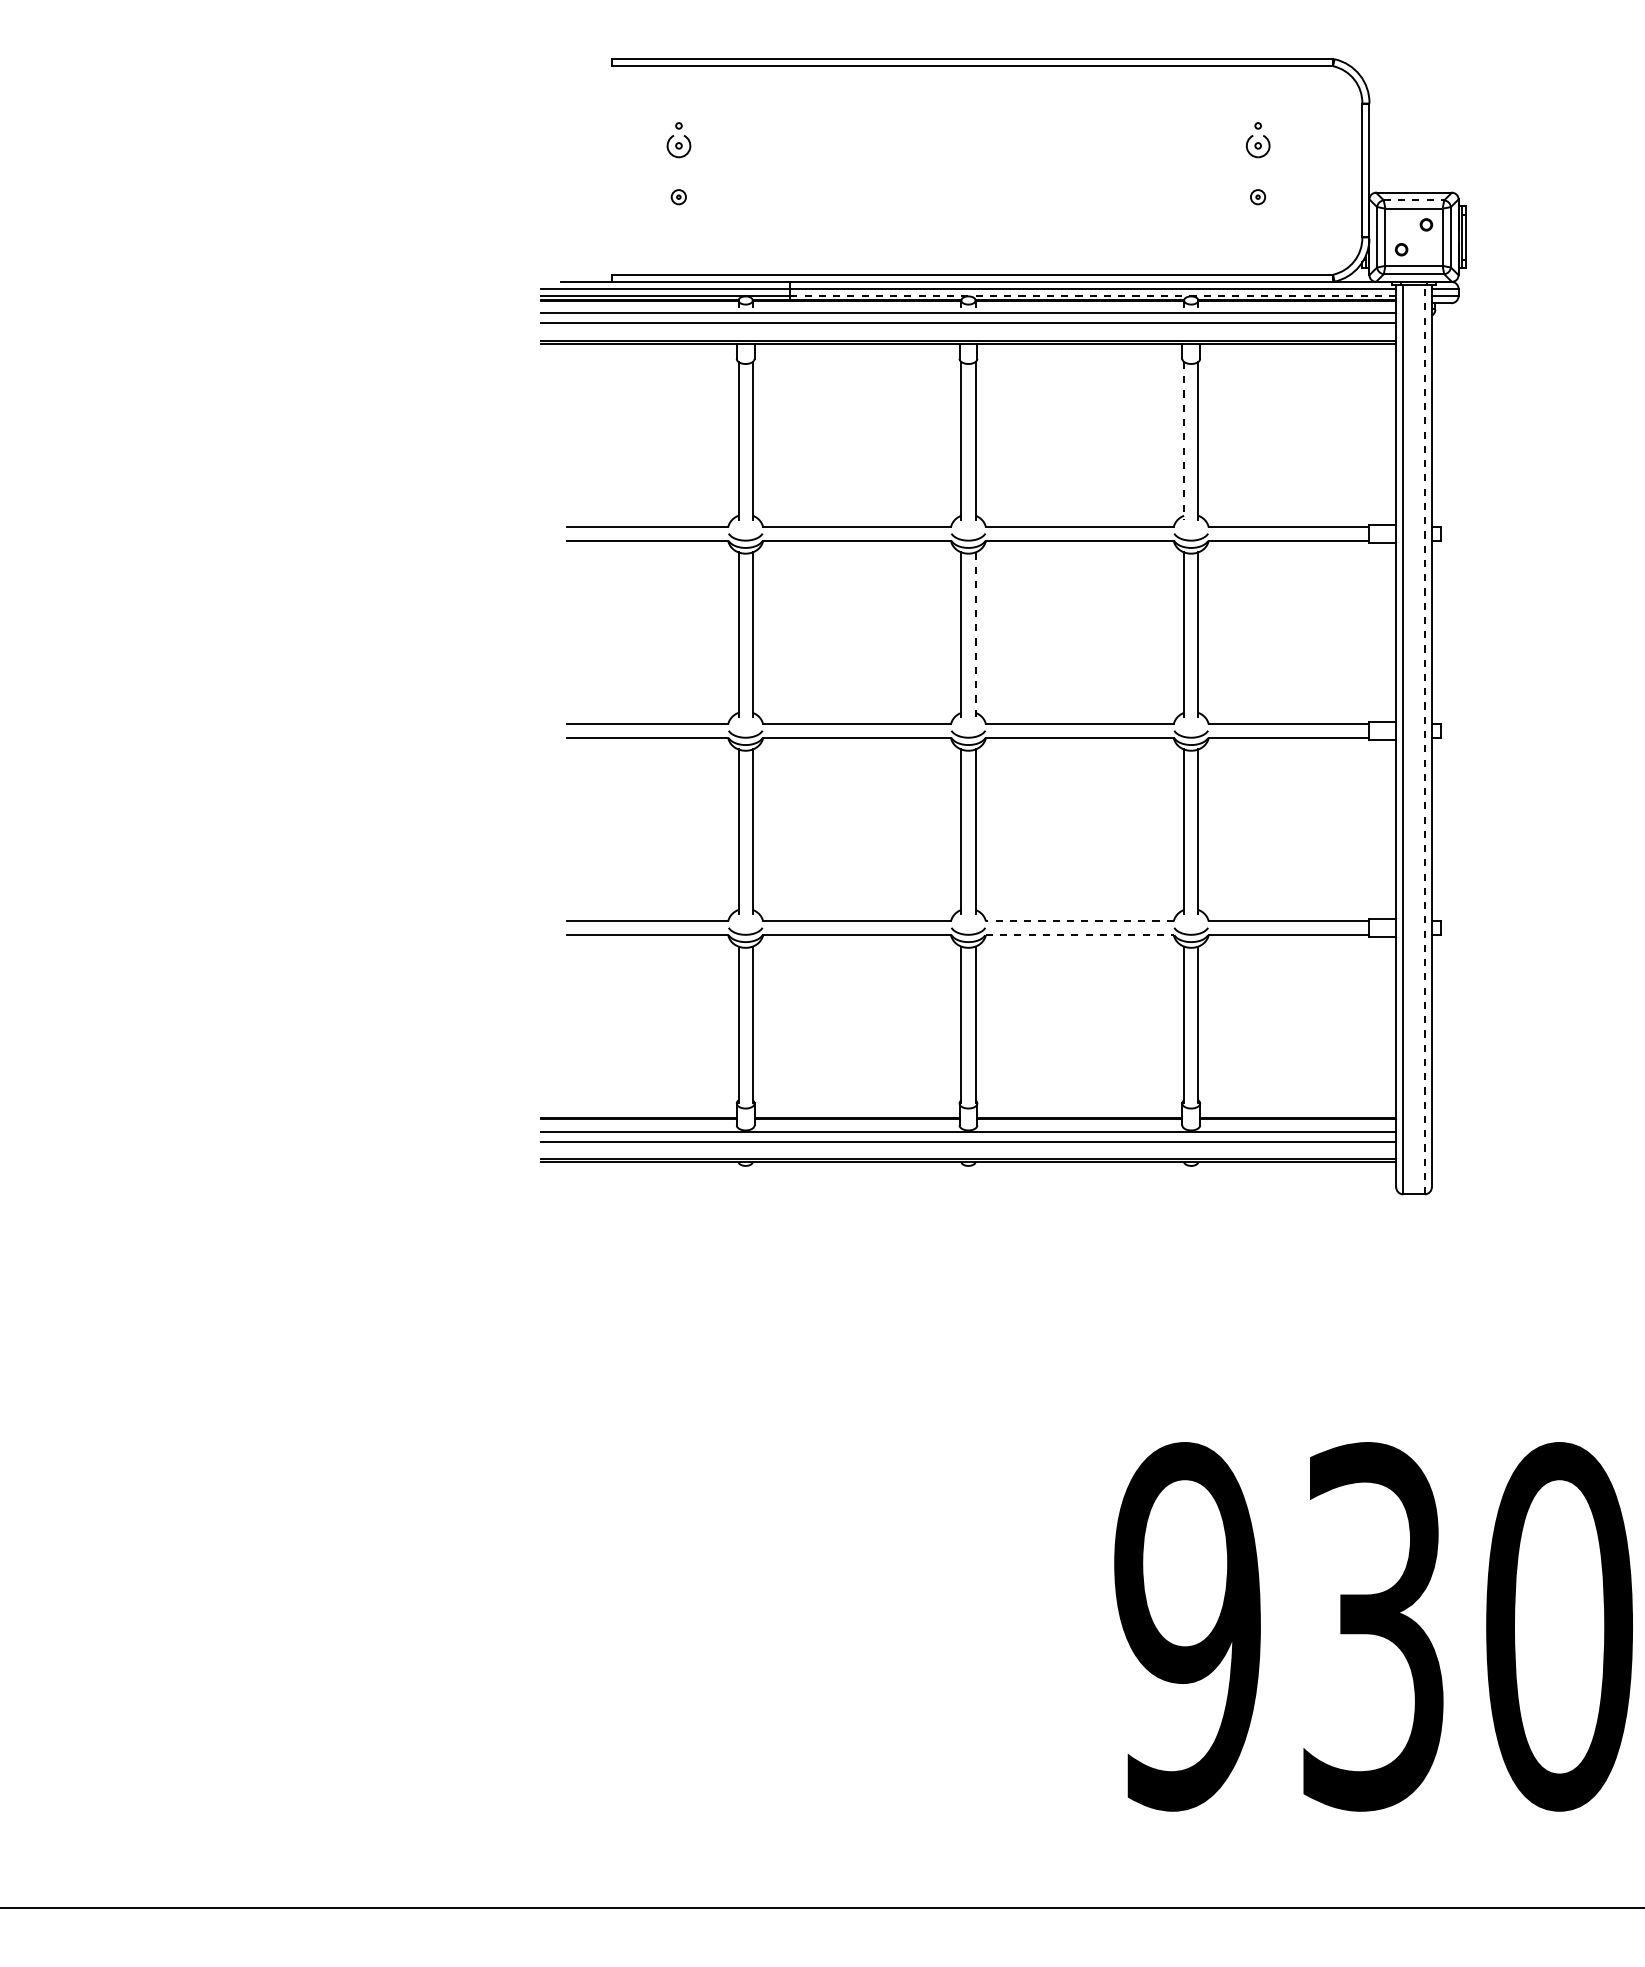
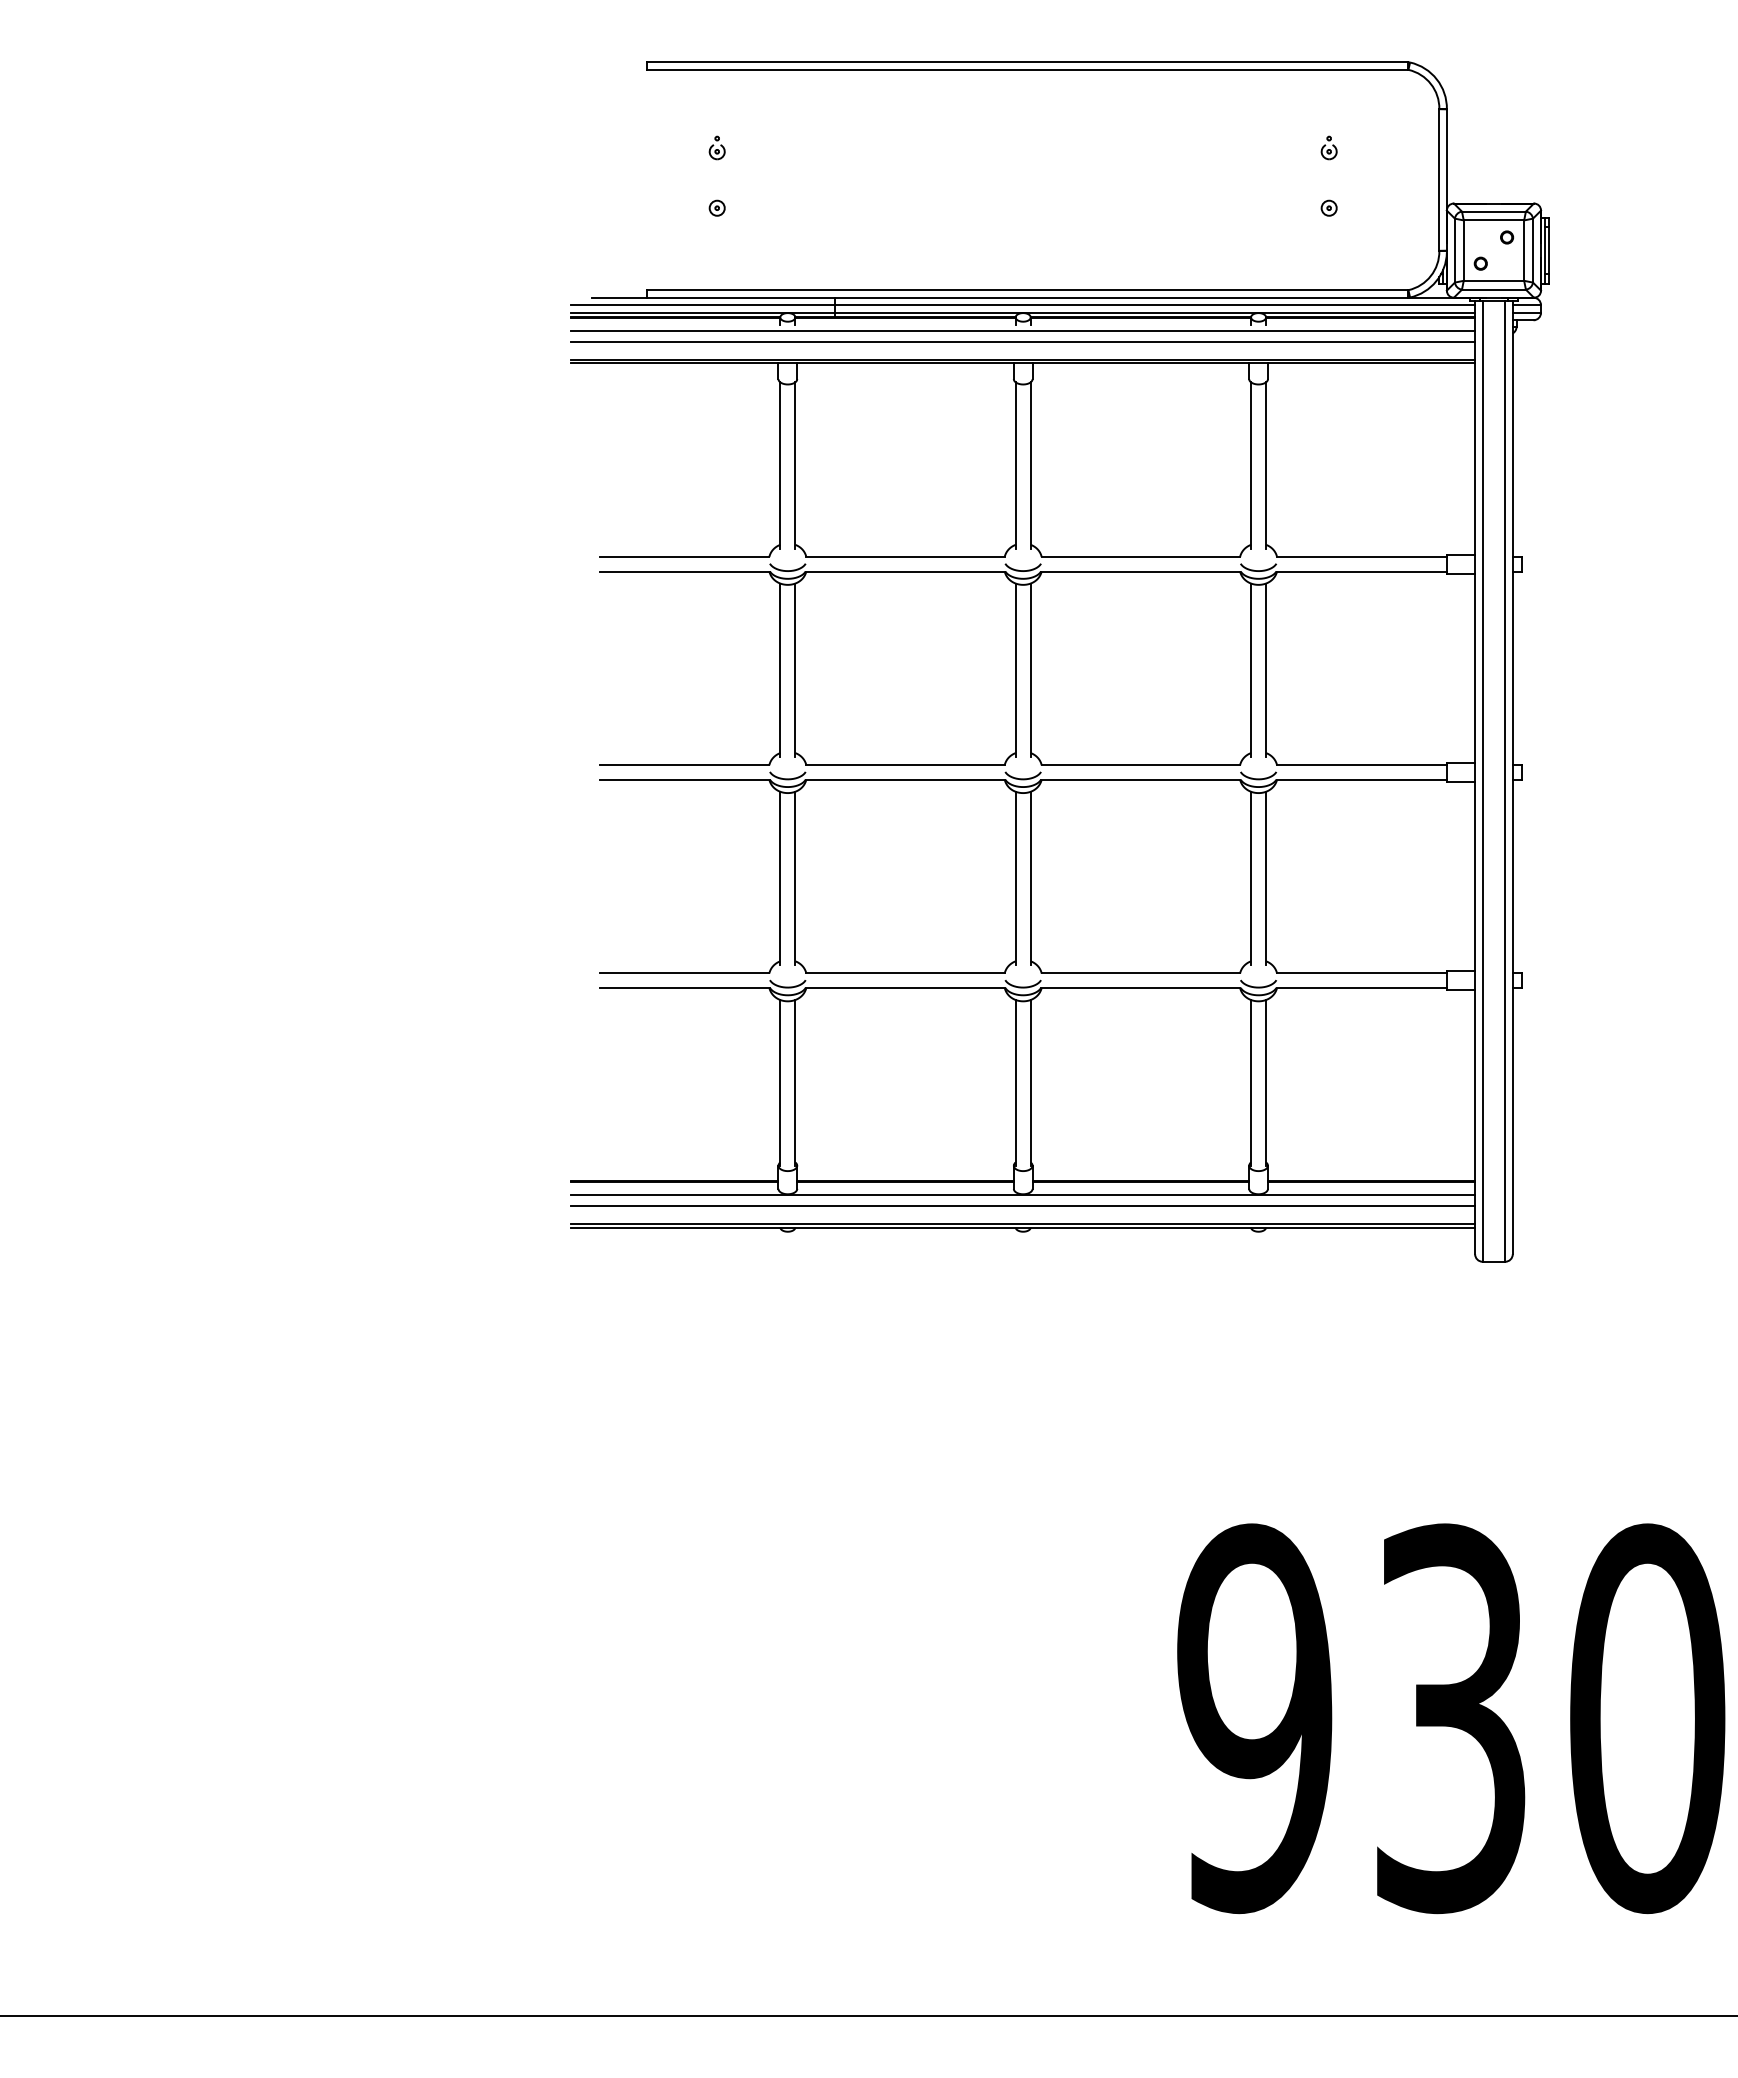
part: (678, 139) -> (716, 147), size x0.62
part: (1257, 139) -> (1328, 147), size x0.62
line: (1413, 200) -> (1493, 211), dashed -> solid
line: (1093, 295) -> (1155, 312), dashed -> solid
line: (1184, 441) -> (1251, 466), dashed -> solid
line: (975, 634) -> (1030, 670), dashed -> solid
line: (1424, 739) -> (1505, 781), dashed -> solid
line: (1079, 921) -> (1140, 973), dashed -> solid
line: (1080, 935) -> (1141, 988), dashed -> solid

